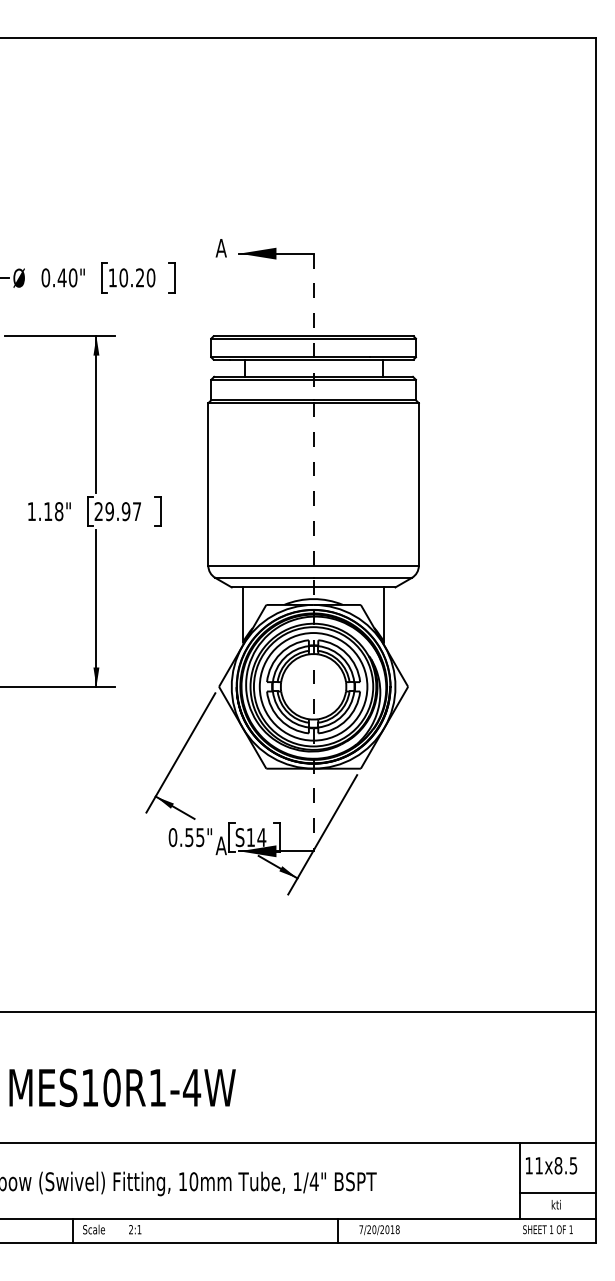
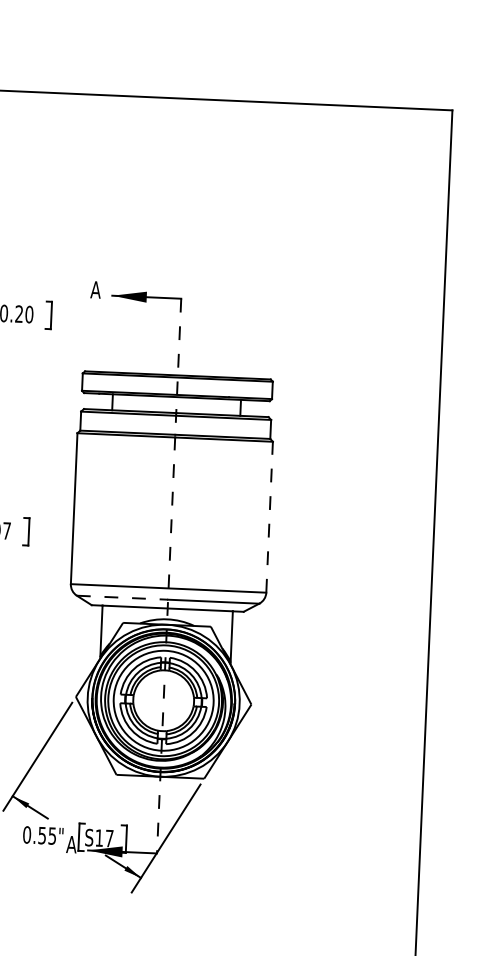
line: (418, 483) -> (269, 516), solid -> dashed
line: (264, 577) -> (122, 597), solid -> dashed
text: (261, 837) -> (109, 838), S14 -> S17

